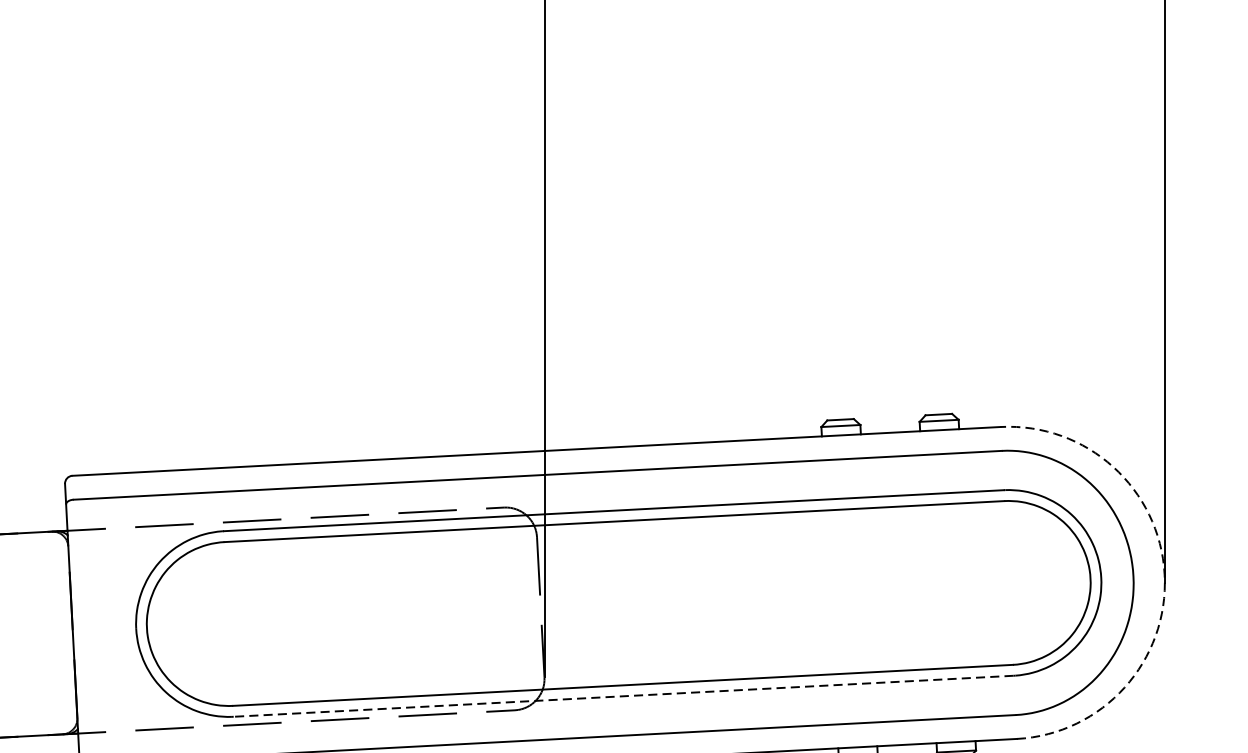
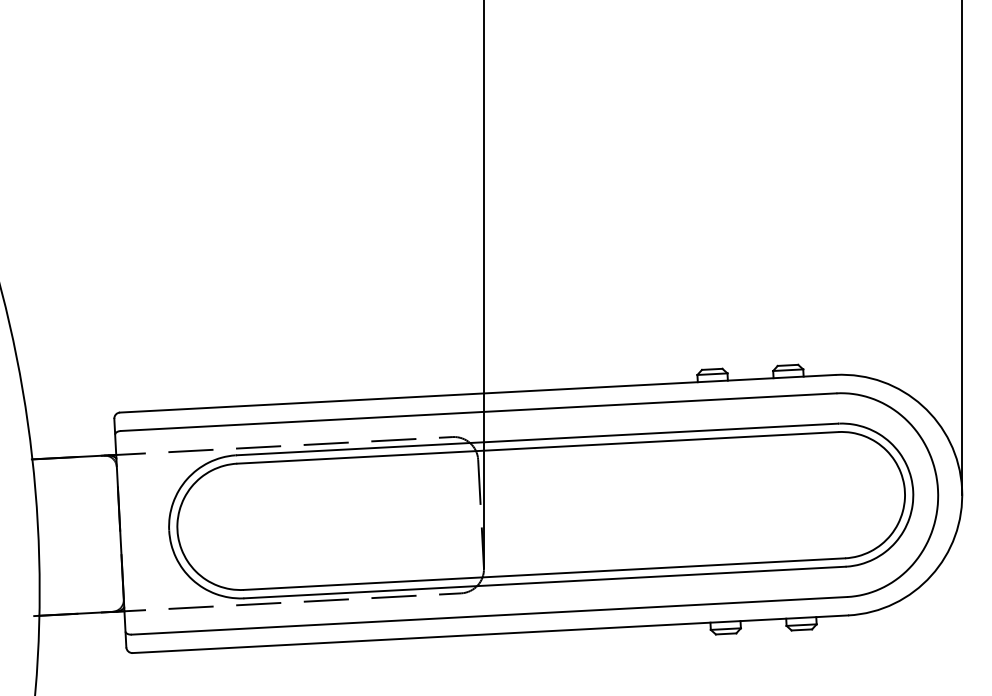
arc: (1165, 574) -> (962, 488), dashed -> solid
line: (623, 696) -> (544, 582), dashed -> solid

